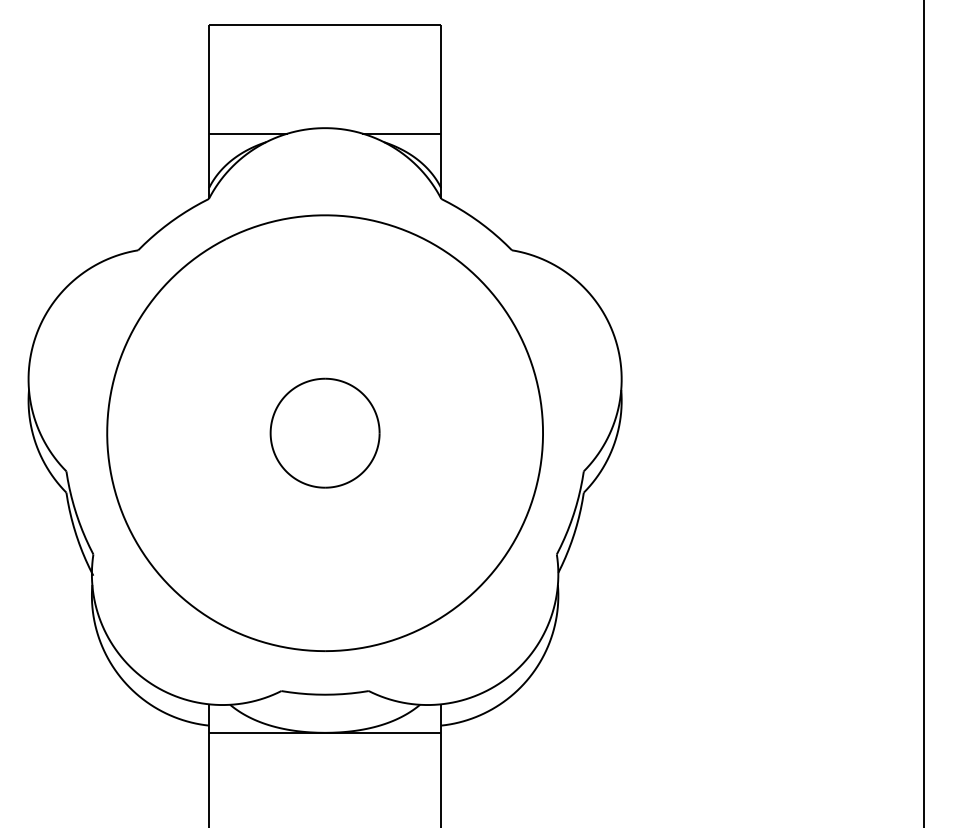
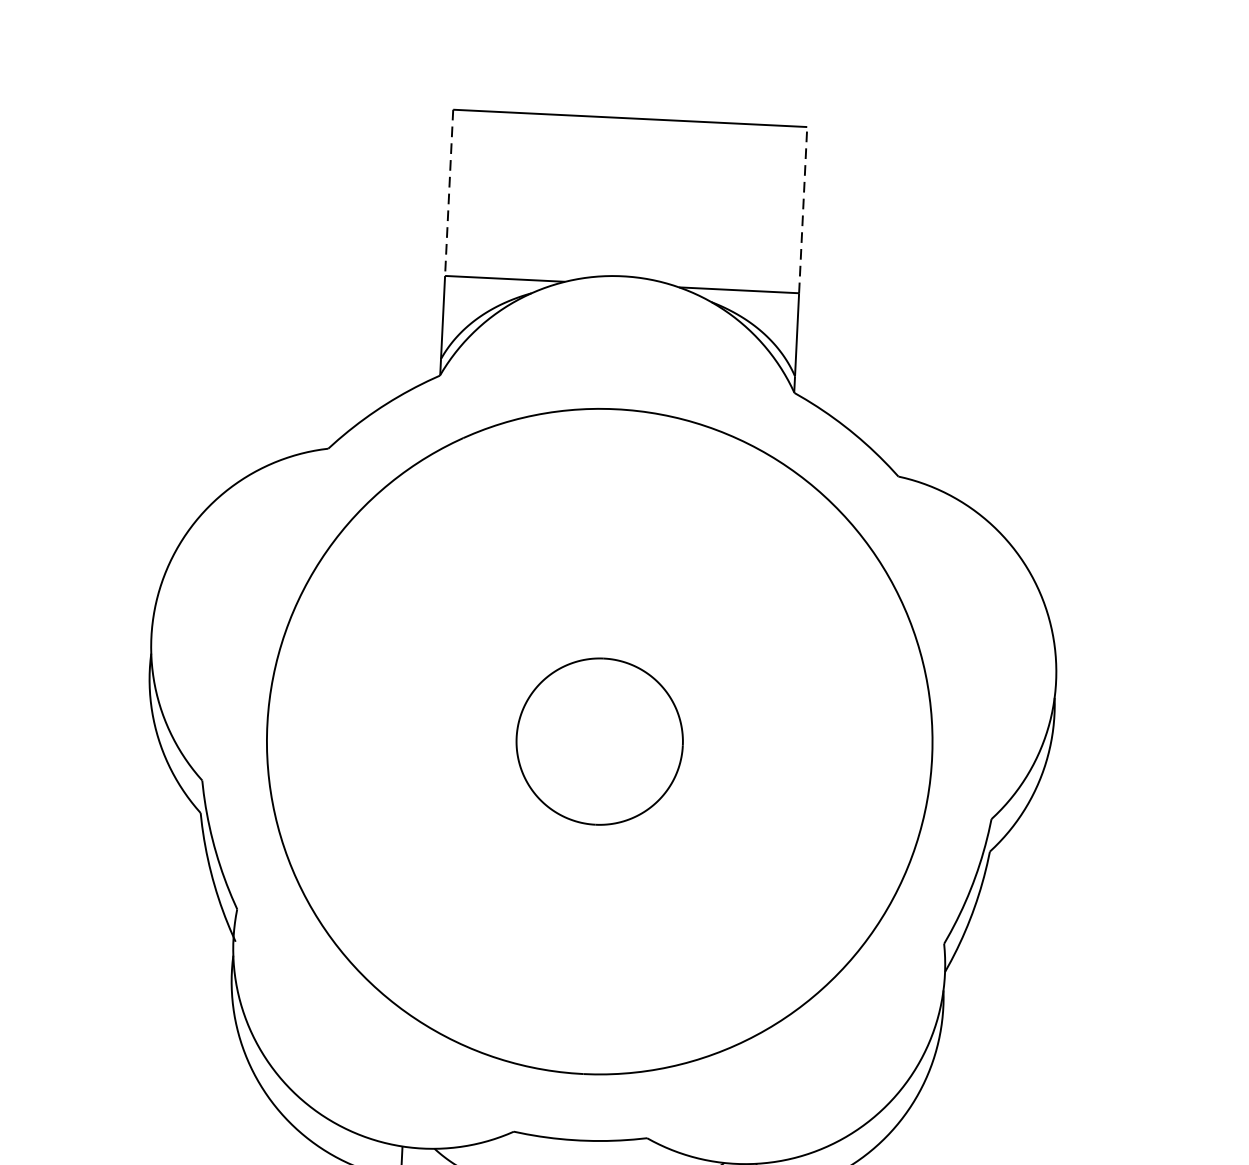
line: (441, 78) -> (803, 209), solid -> dashed
line: (209, 79) -> (449, 193), solid -> dashed

